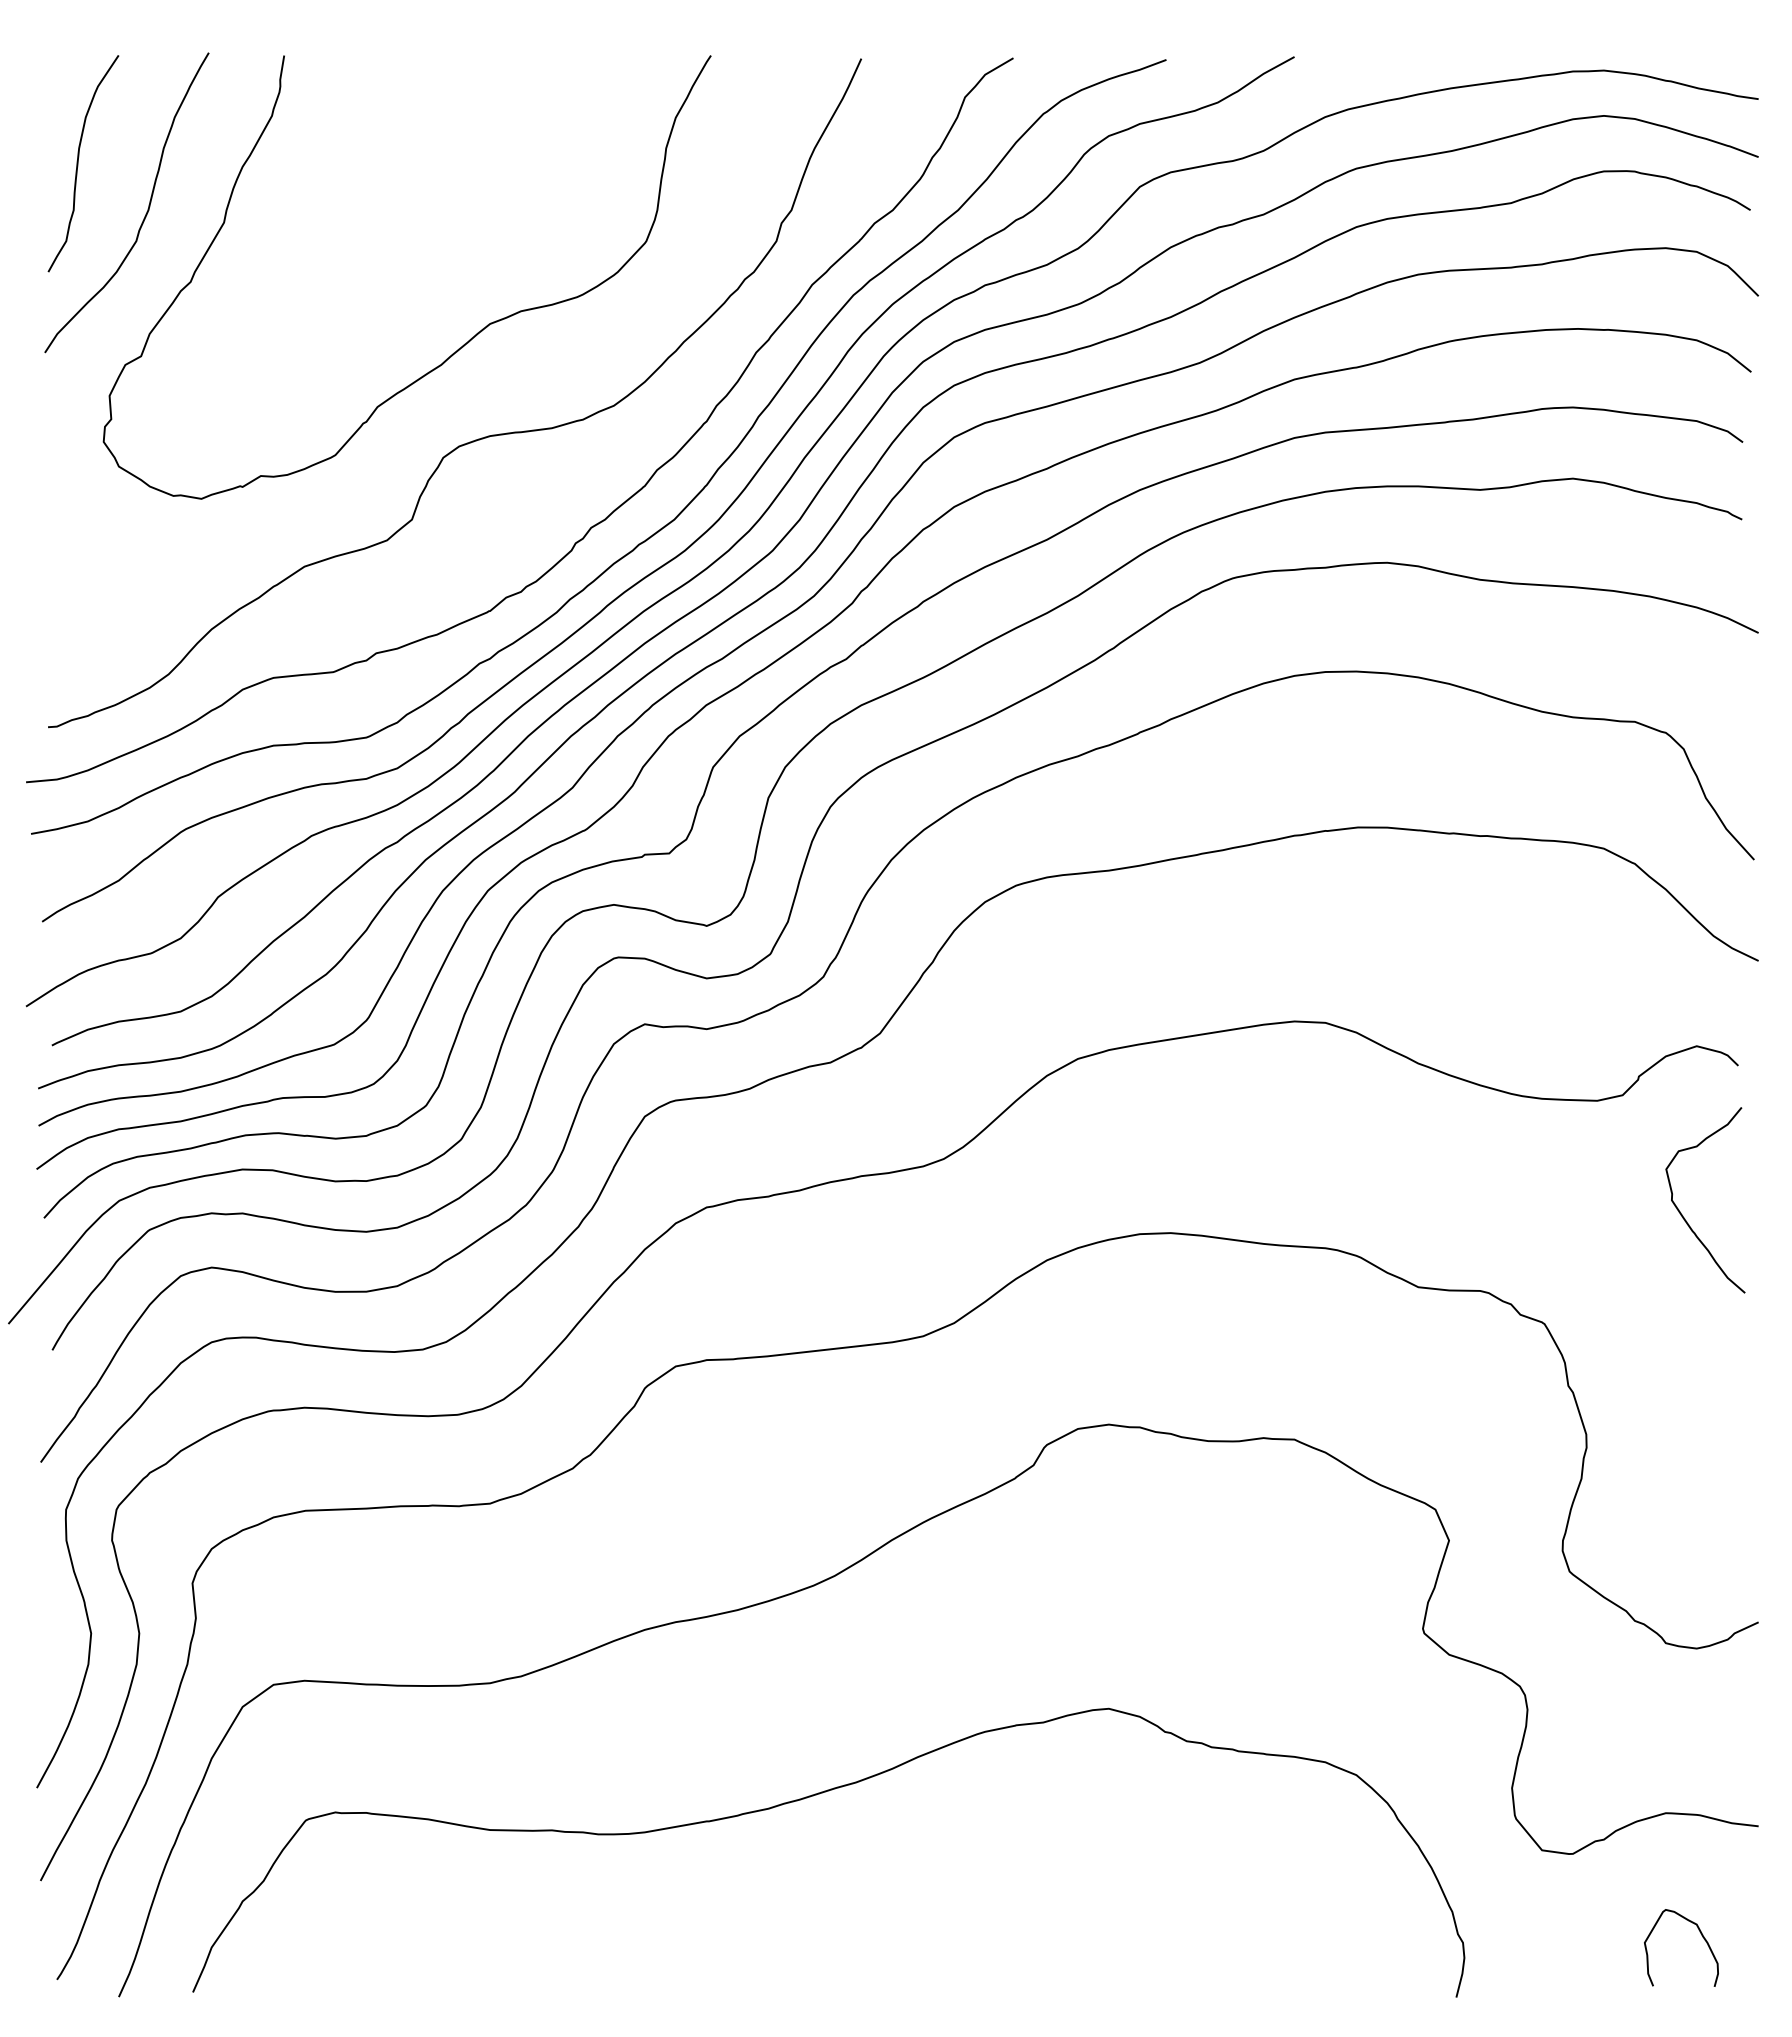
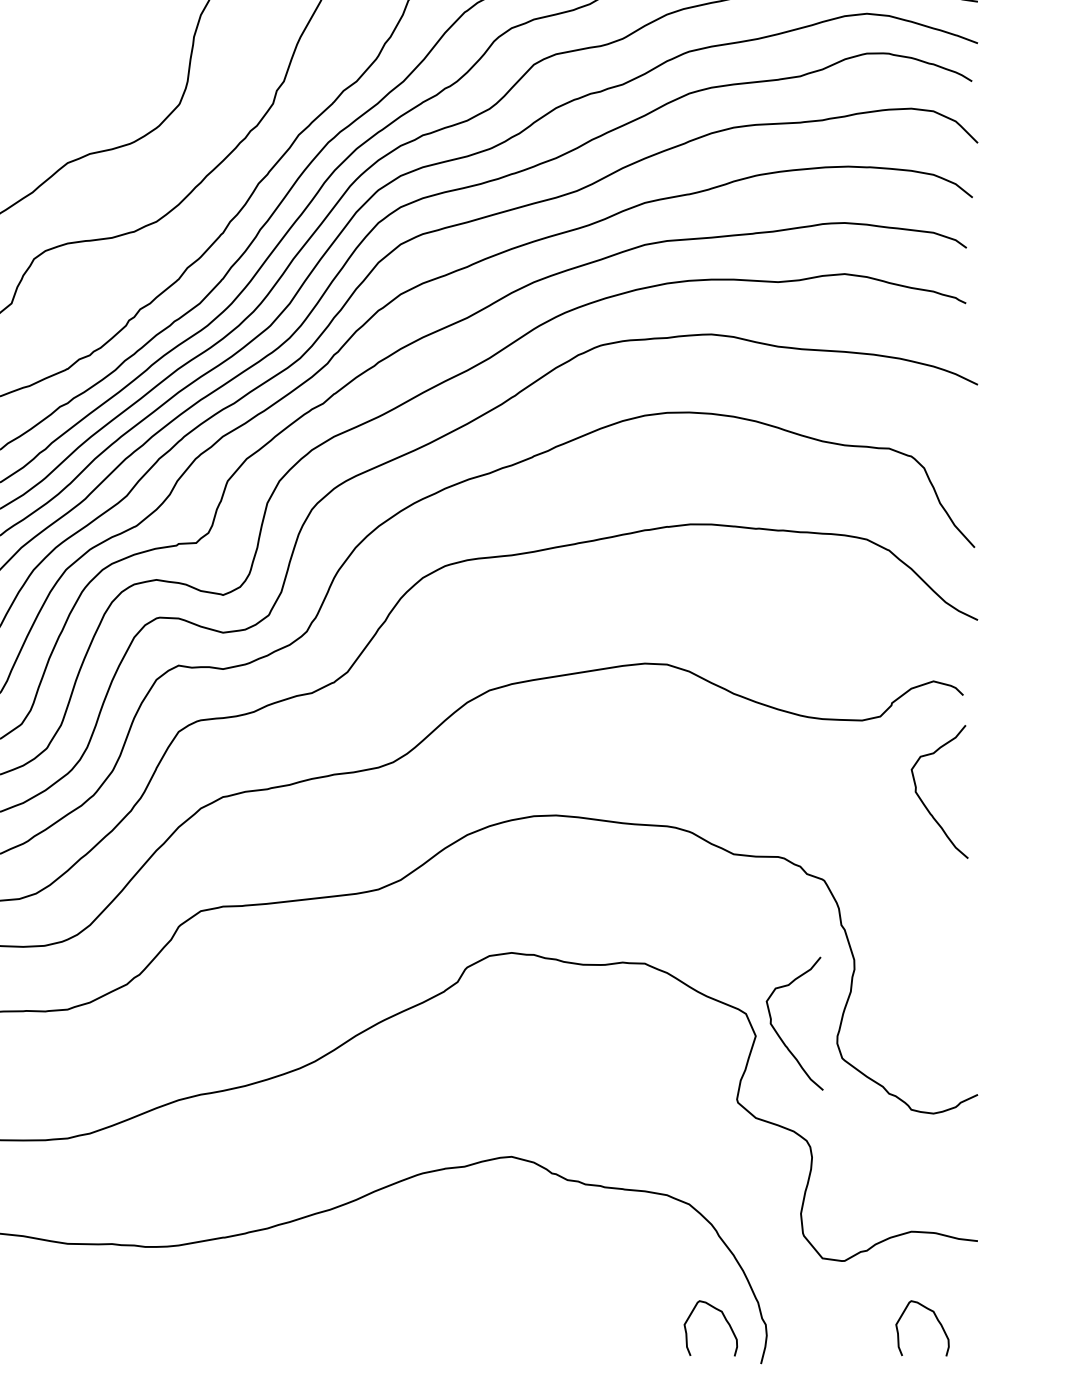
curve: (1480, 1537) -> (778, 1033), added
curve: (1407, 1937) -> (725, 1320), added

